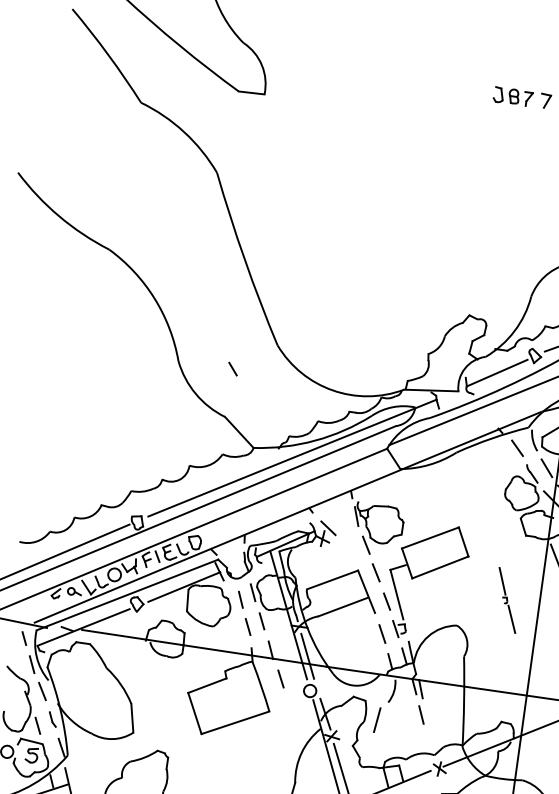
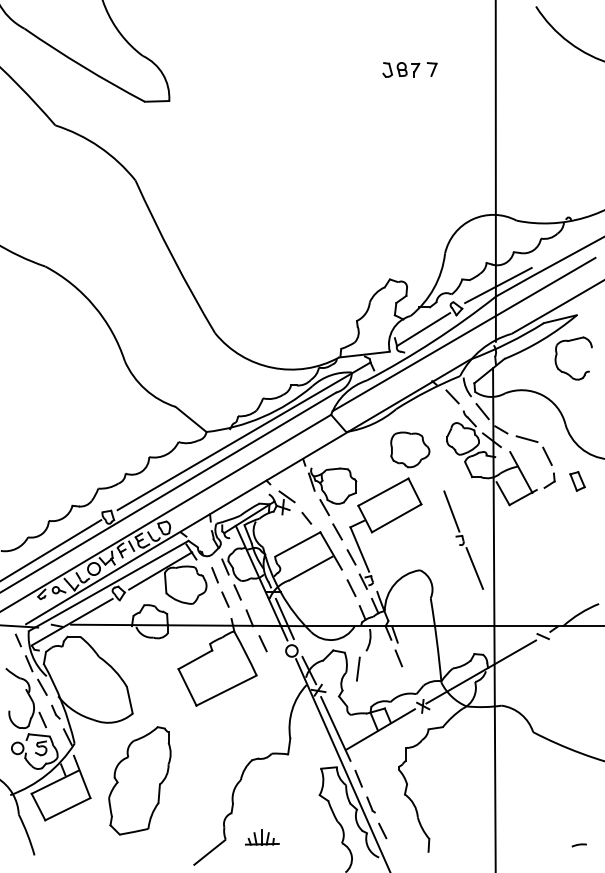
line: (232, 368) -> (306, 517), moved
part: (465, 497) -> (410, 449), added
part: (507, 599) -> (463, 539), size x1.67

